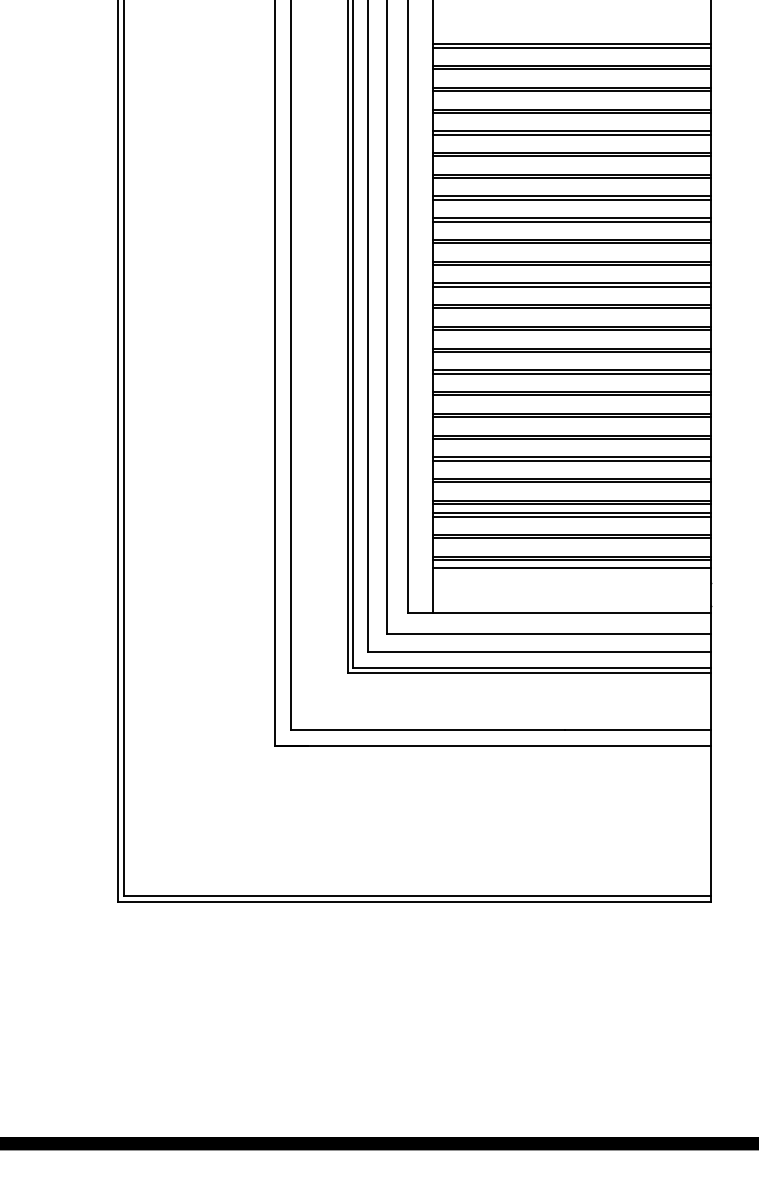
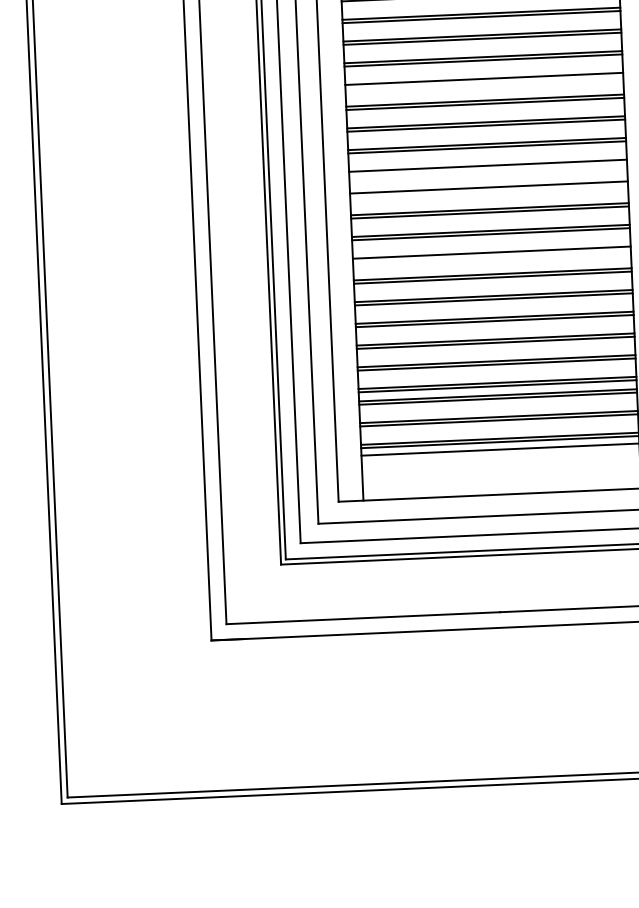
line: (571, 199) -> (483, 81), removed
line: (571, 286) -> (487, 168), removed
line: (571, 308) -> (488, 190), removed
line: (571, 373) -> (491, 255), removed

